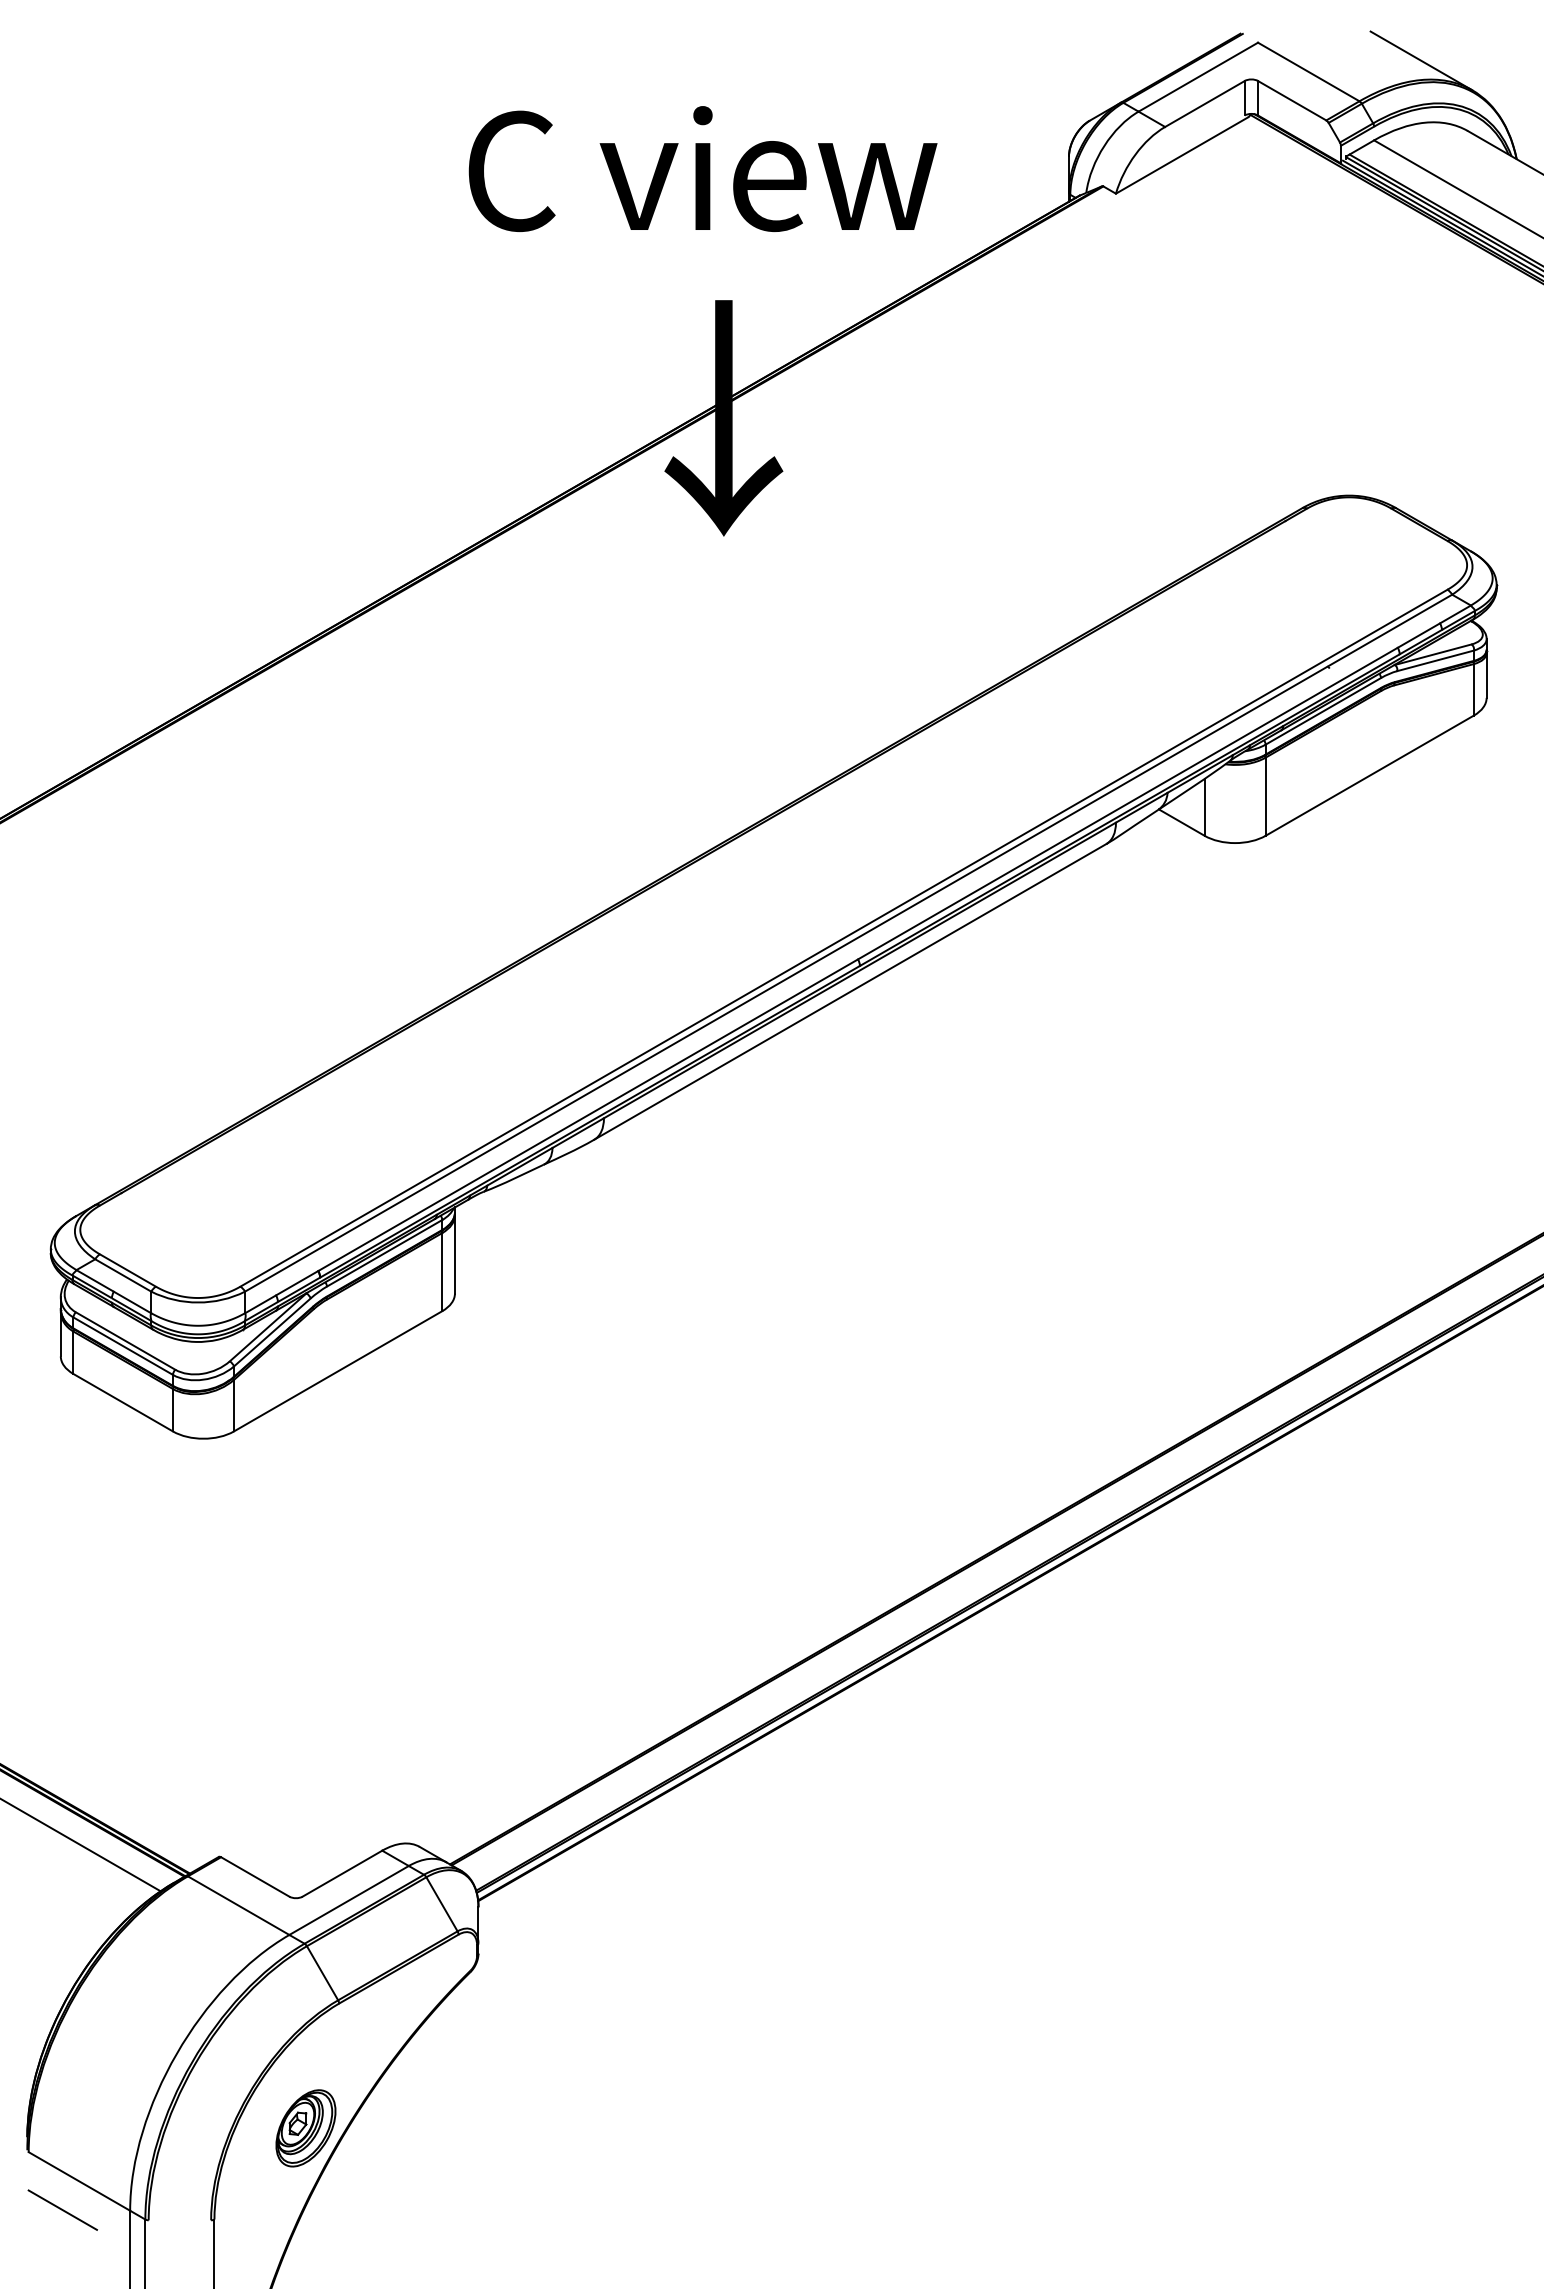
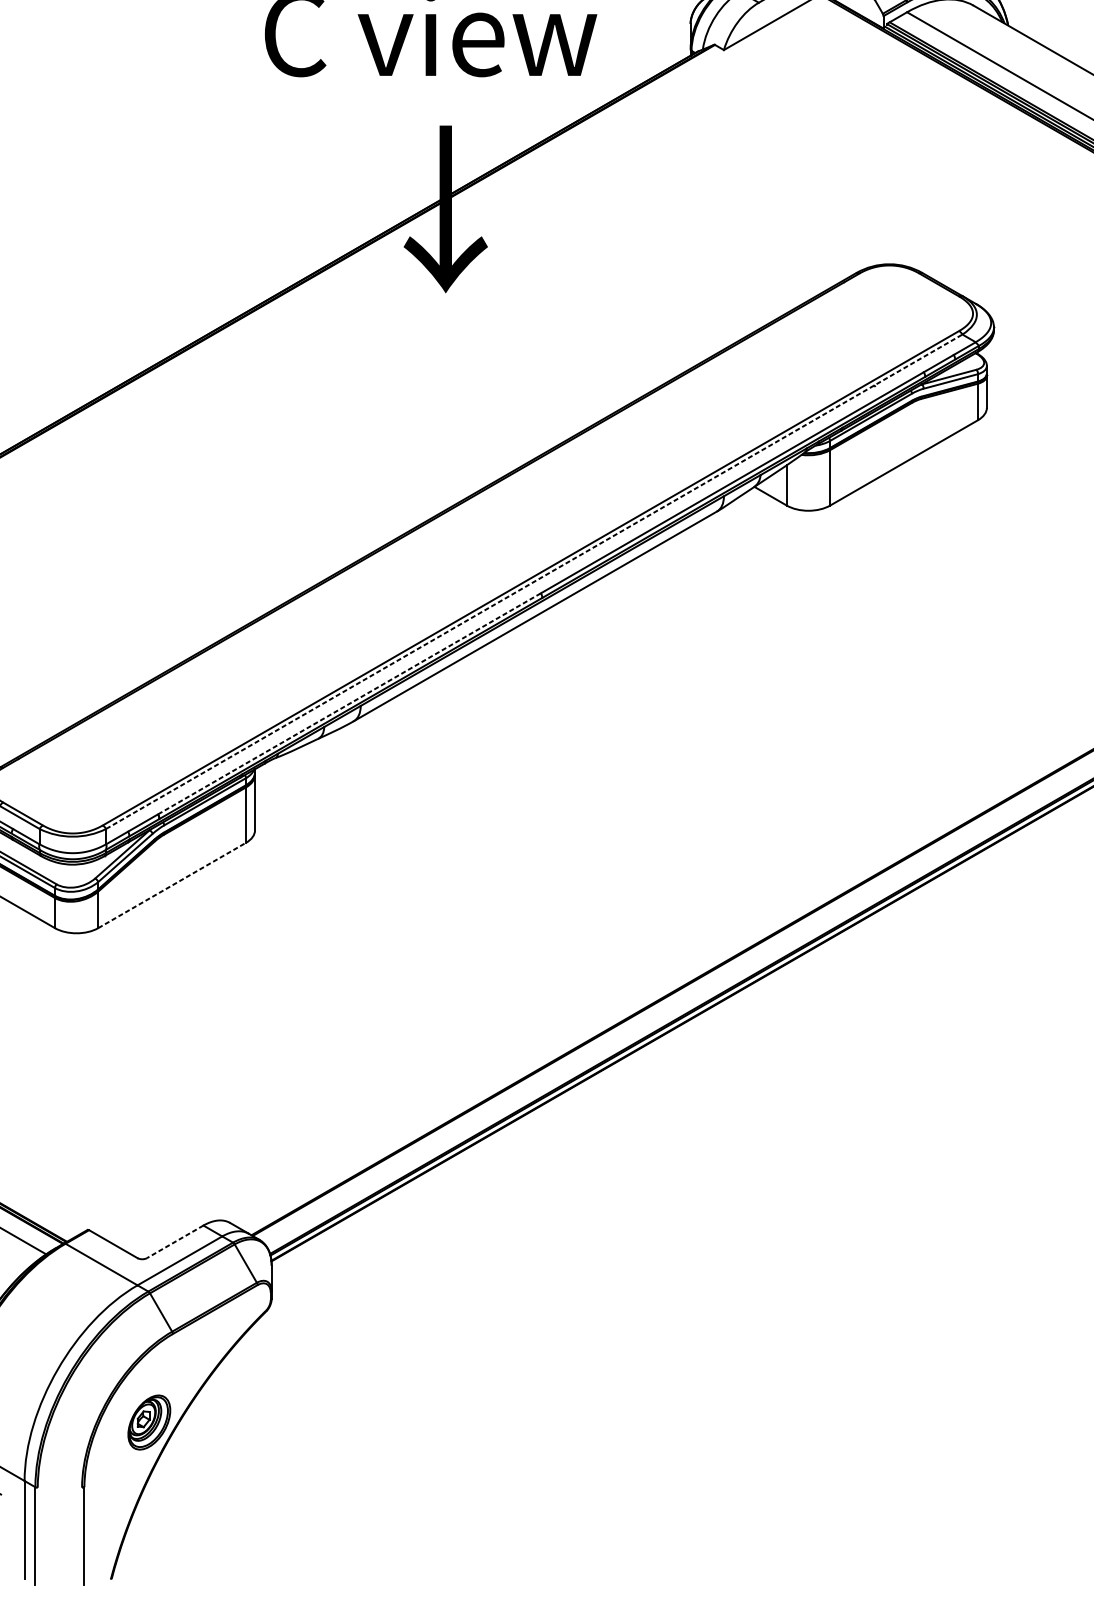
line: (848, 943) -> (534, 582), solid -> dashed
line: (588, 1115) -> (349, 704), solid -> dashed
line: (338, 1371) -> (172, 885), solid -> dashed
line: (342, 1873) -> (175, 1241), solid -> dashed

